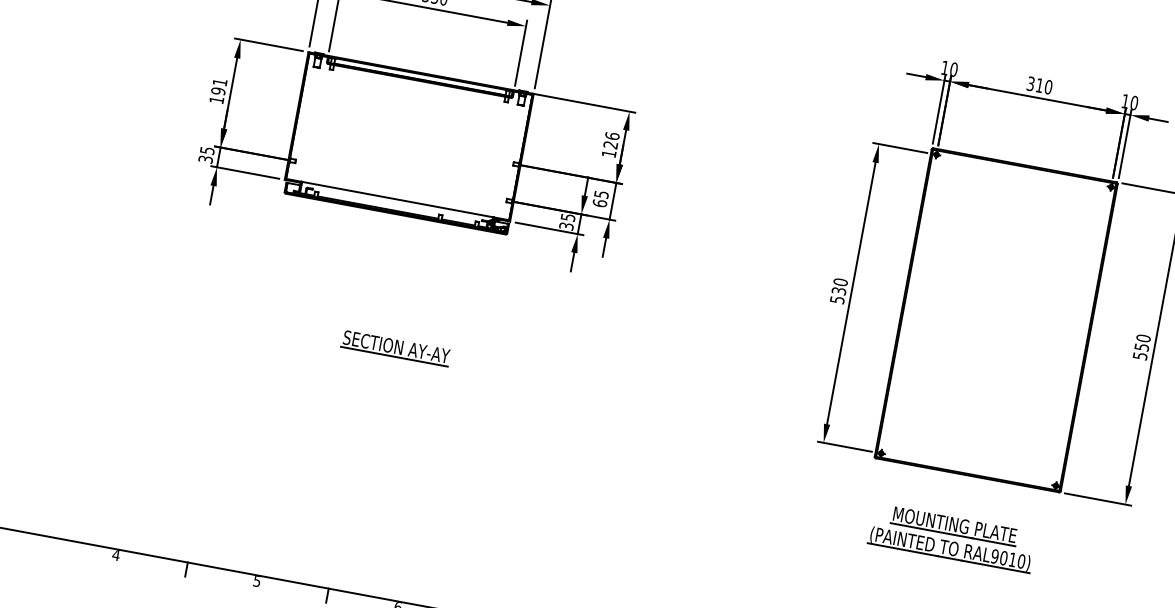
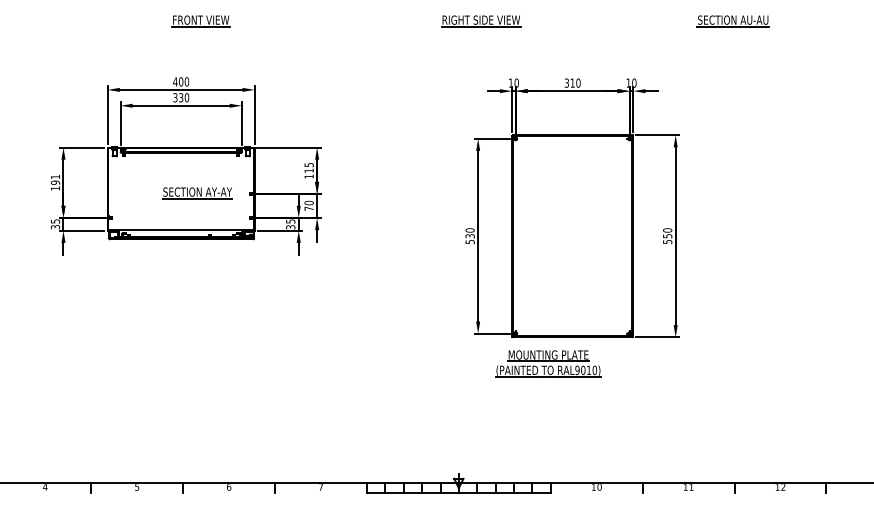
text: (610, 139) -> (308, 167), 126 -> 115
text: (599, 198) -> (308, 205), 65 -> 70
part: (395, 349) -> (197, 193), moved
part: (952, 537) -> (548, 363), moved

